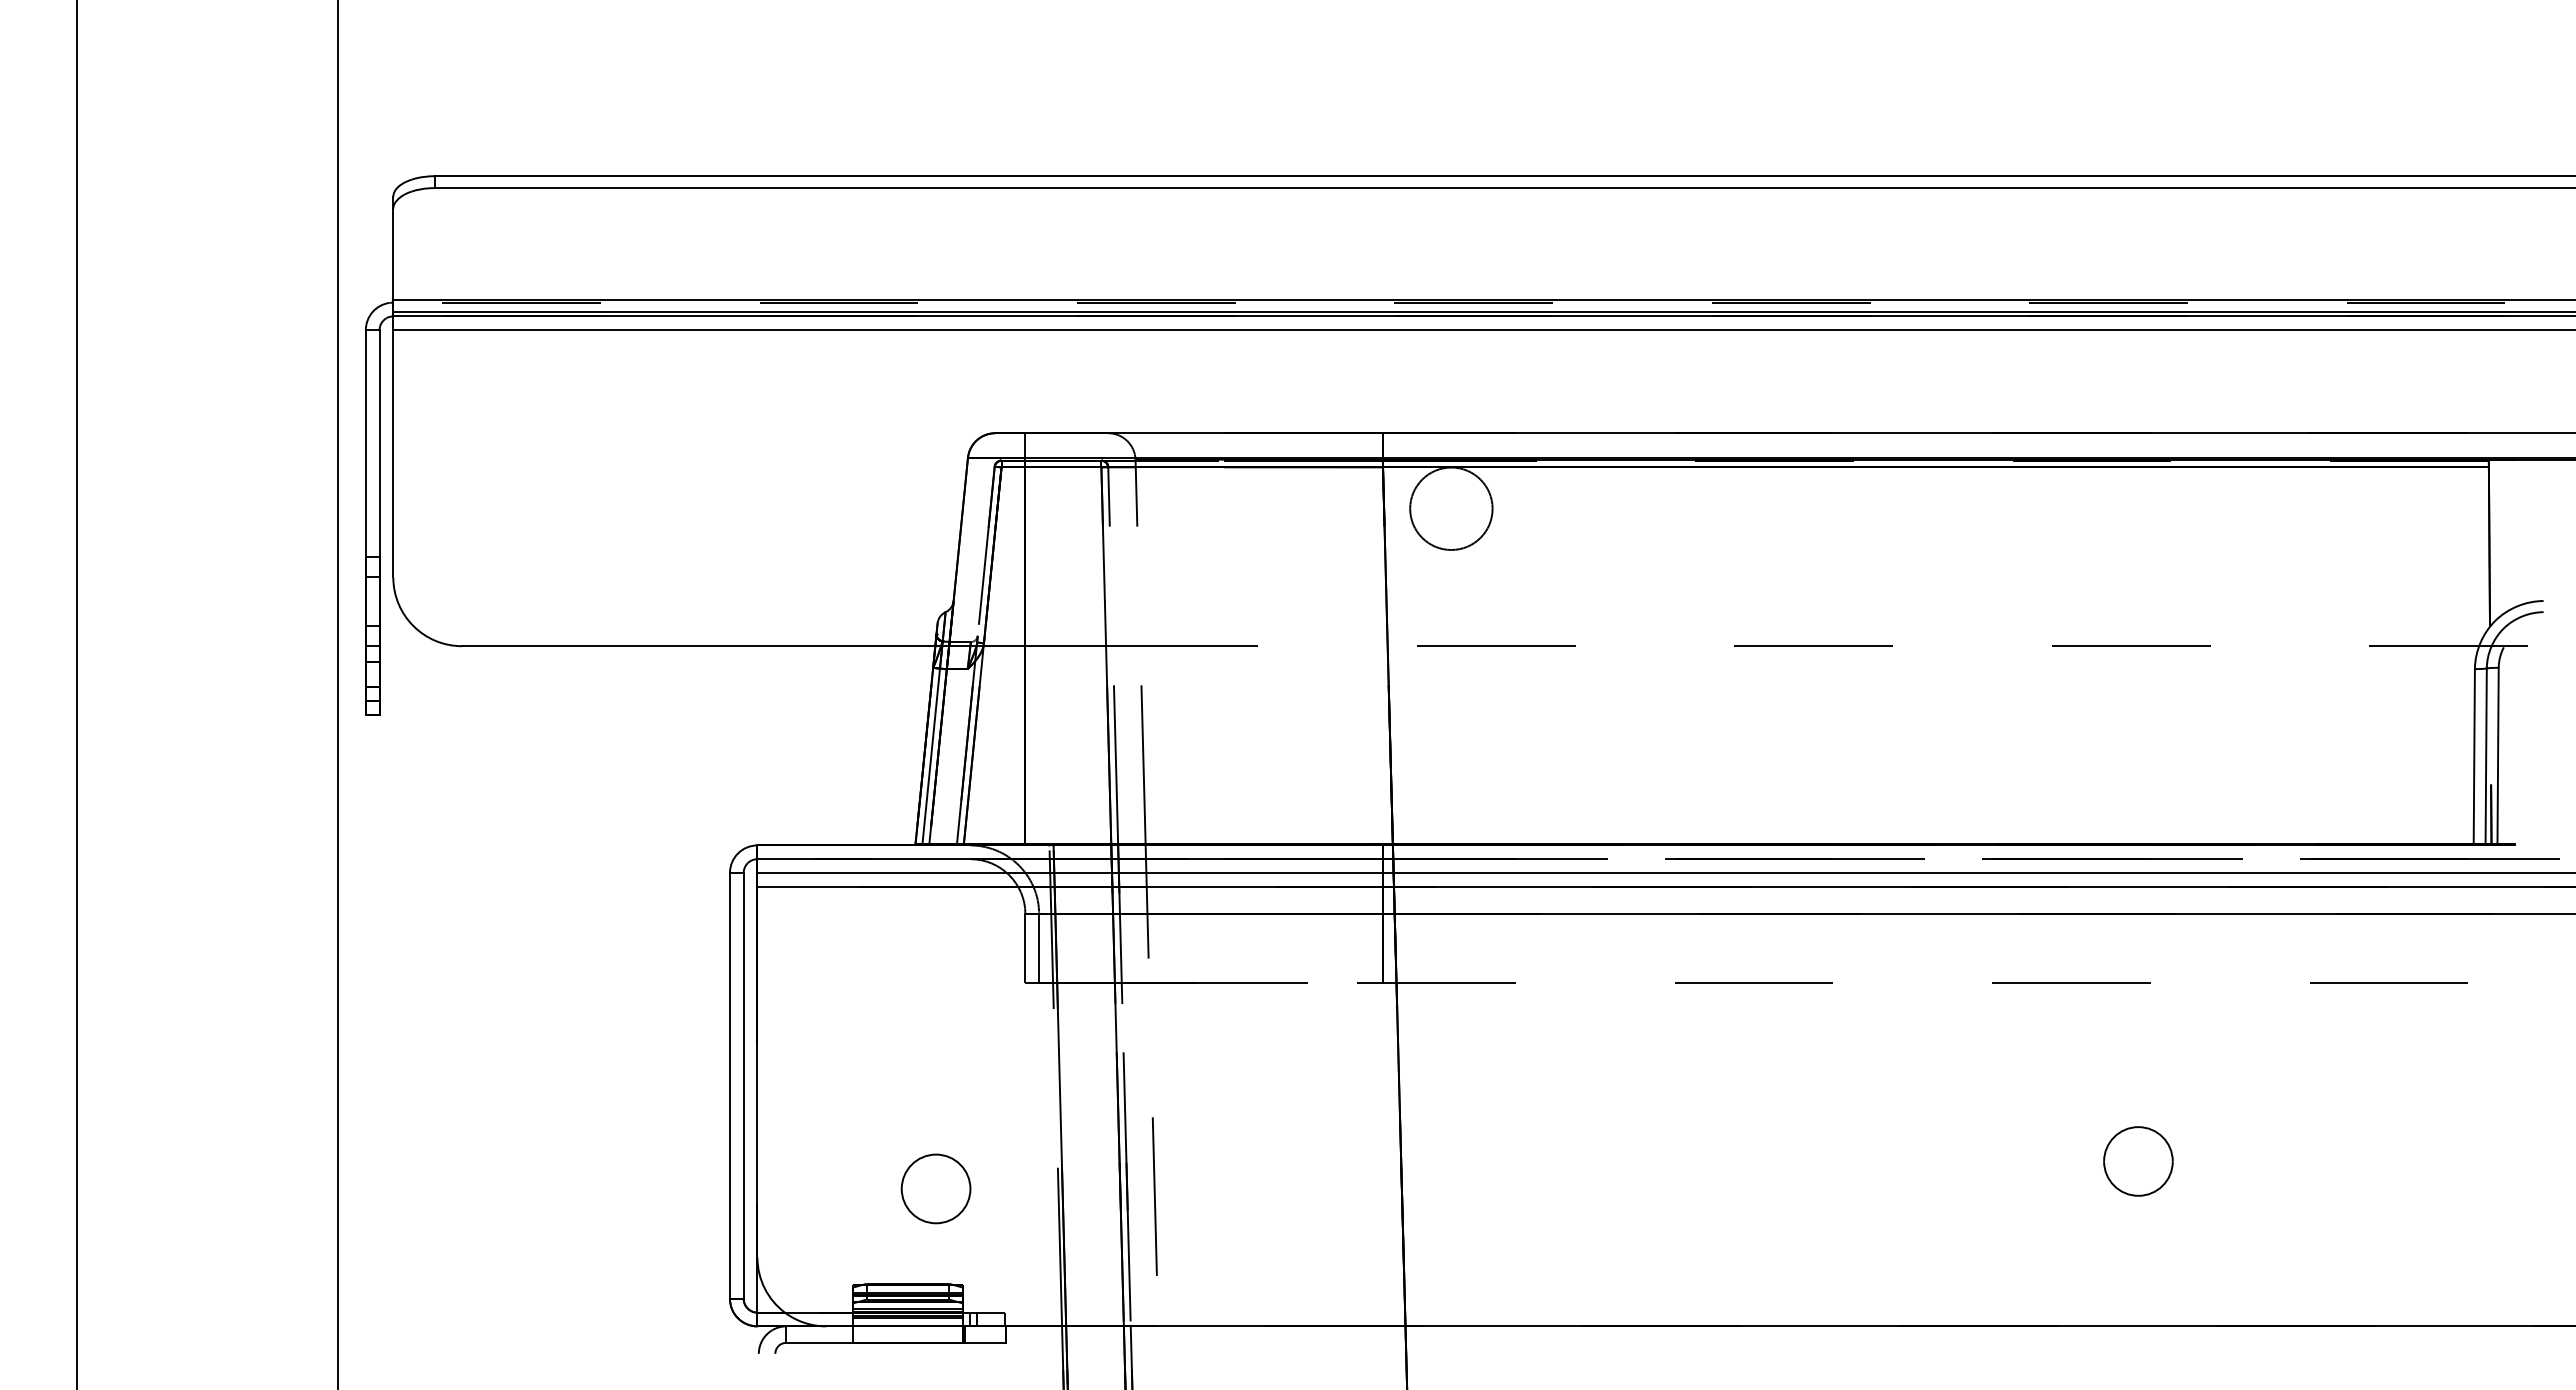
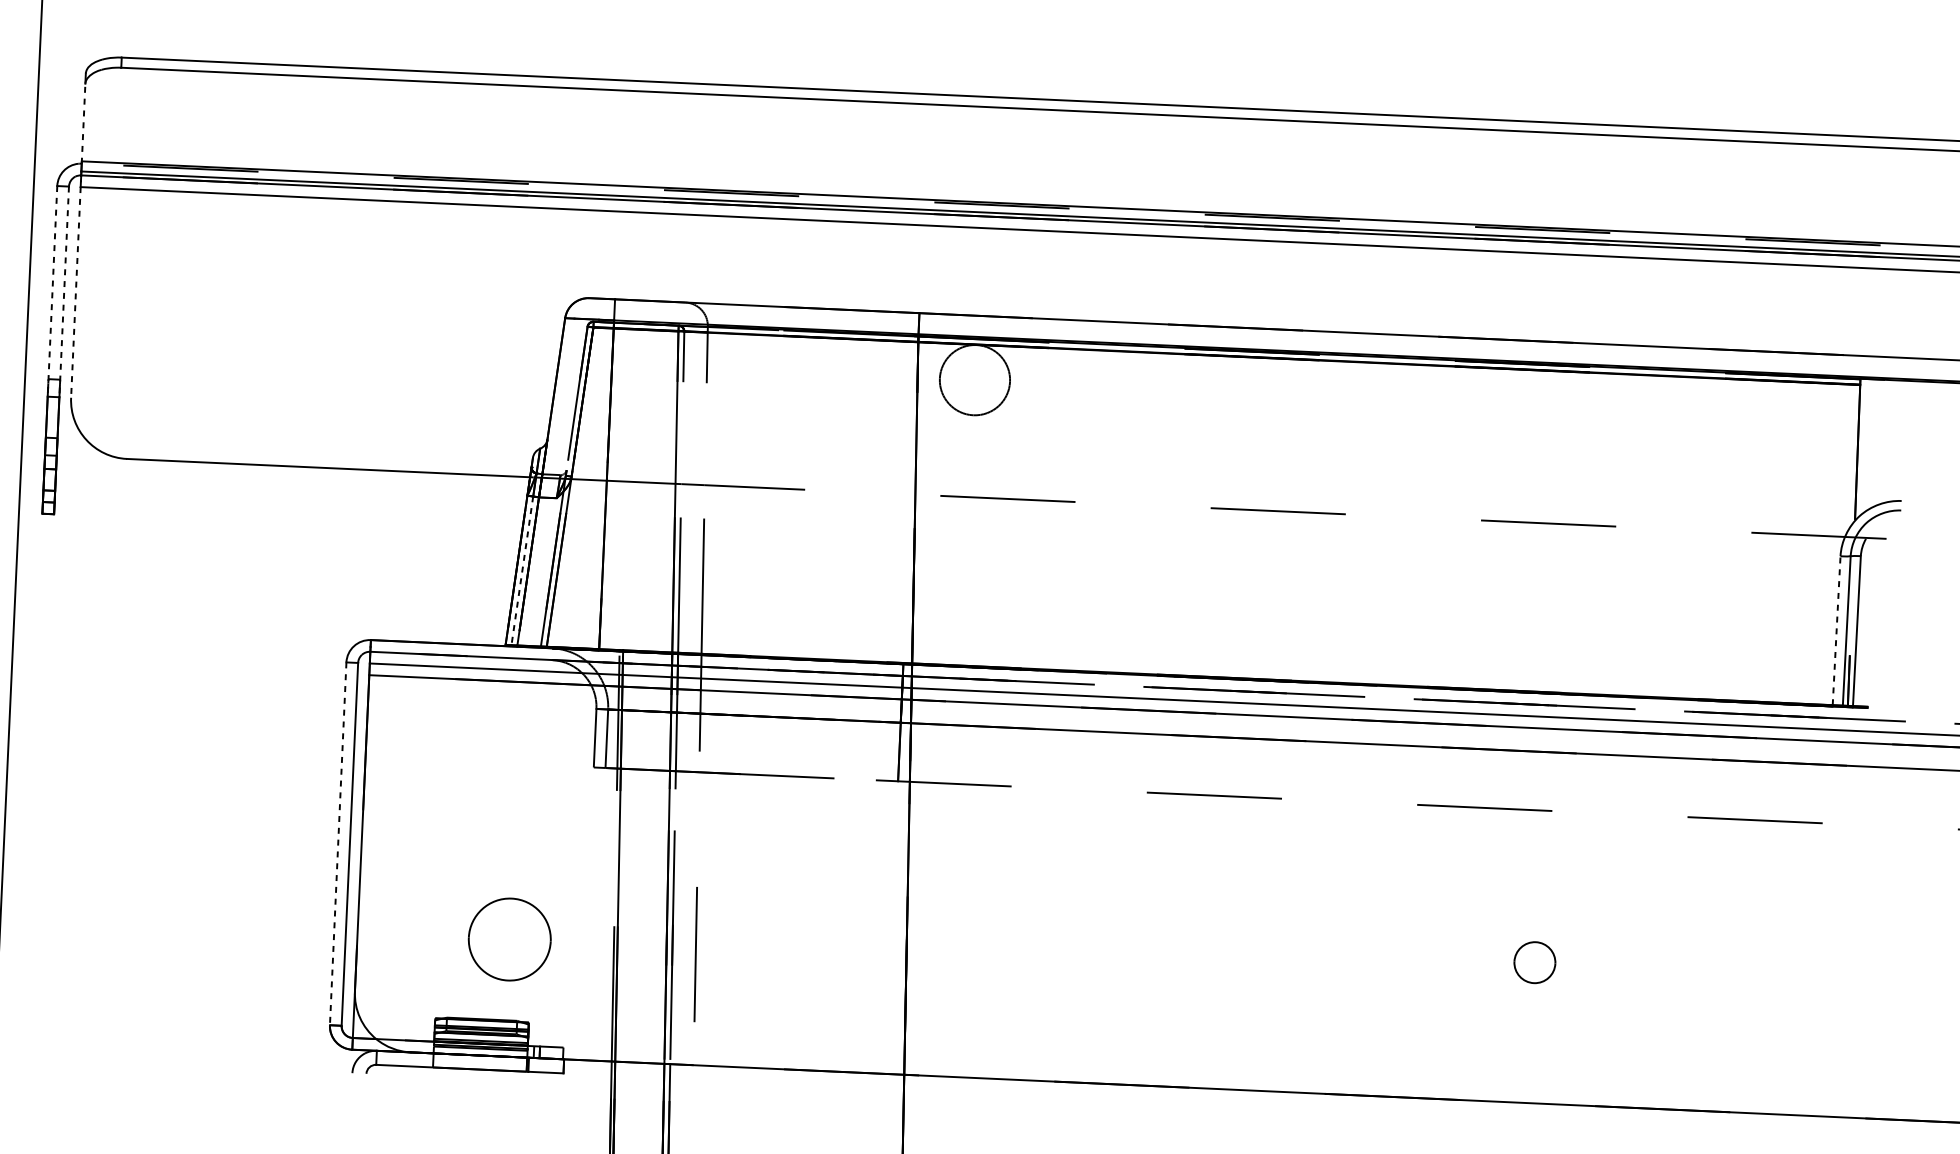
line: (393, 255) -> (83, 123), solid -> dashed
line: (365, 453) -> (52, 291), solid -> dashed
line: (379, 453) -> (64, 291), solid -> dashed
line: (393, 453) -> (76, 292), solid -> dashed
line: (931, 756) -> (522, 571), solid -> dashed
line: (2474, 756) -> (1836, 630), solid -> dashed
line: (729, 1085) -> (337, 843), solid -> dashed
part: (2138, 1161) -> (1534, 962), size x0.7
part: (935, 1188) -> (509, 939), size x1.4

